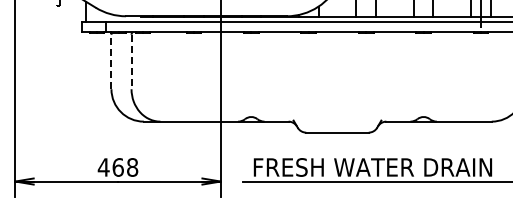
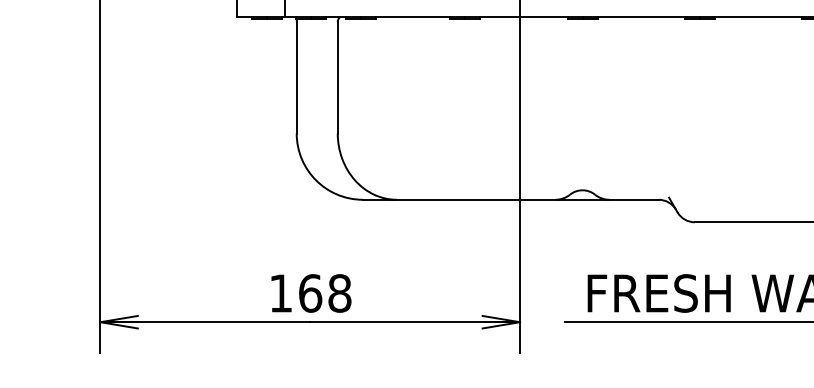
line: (111, 61) -> (296, 76), dashed -> solid
line: (131, 62) -> (337, 78), dashed -> solid
text: (103, 167) -> (280, 293), 468 -> 168

